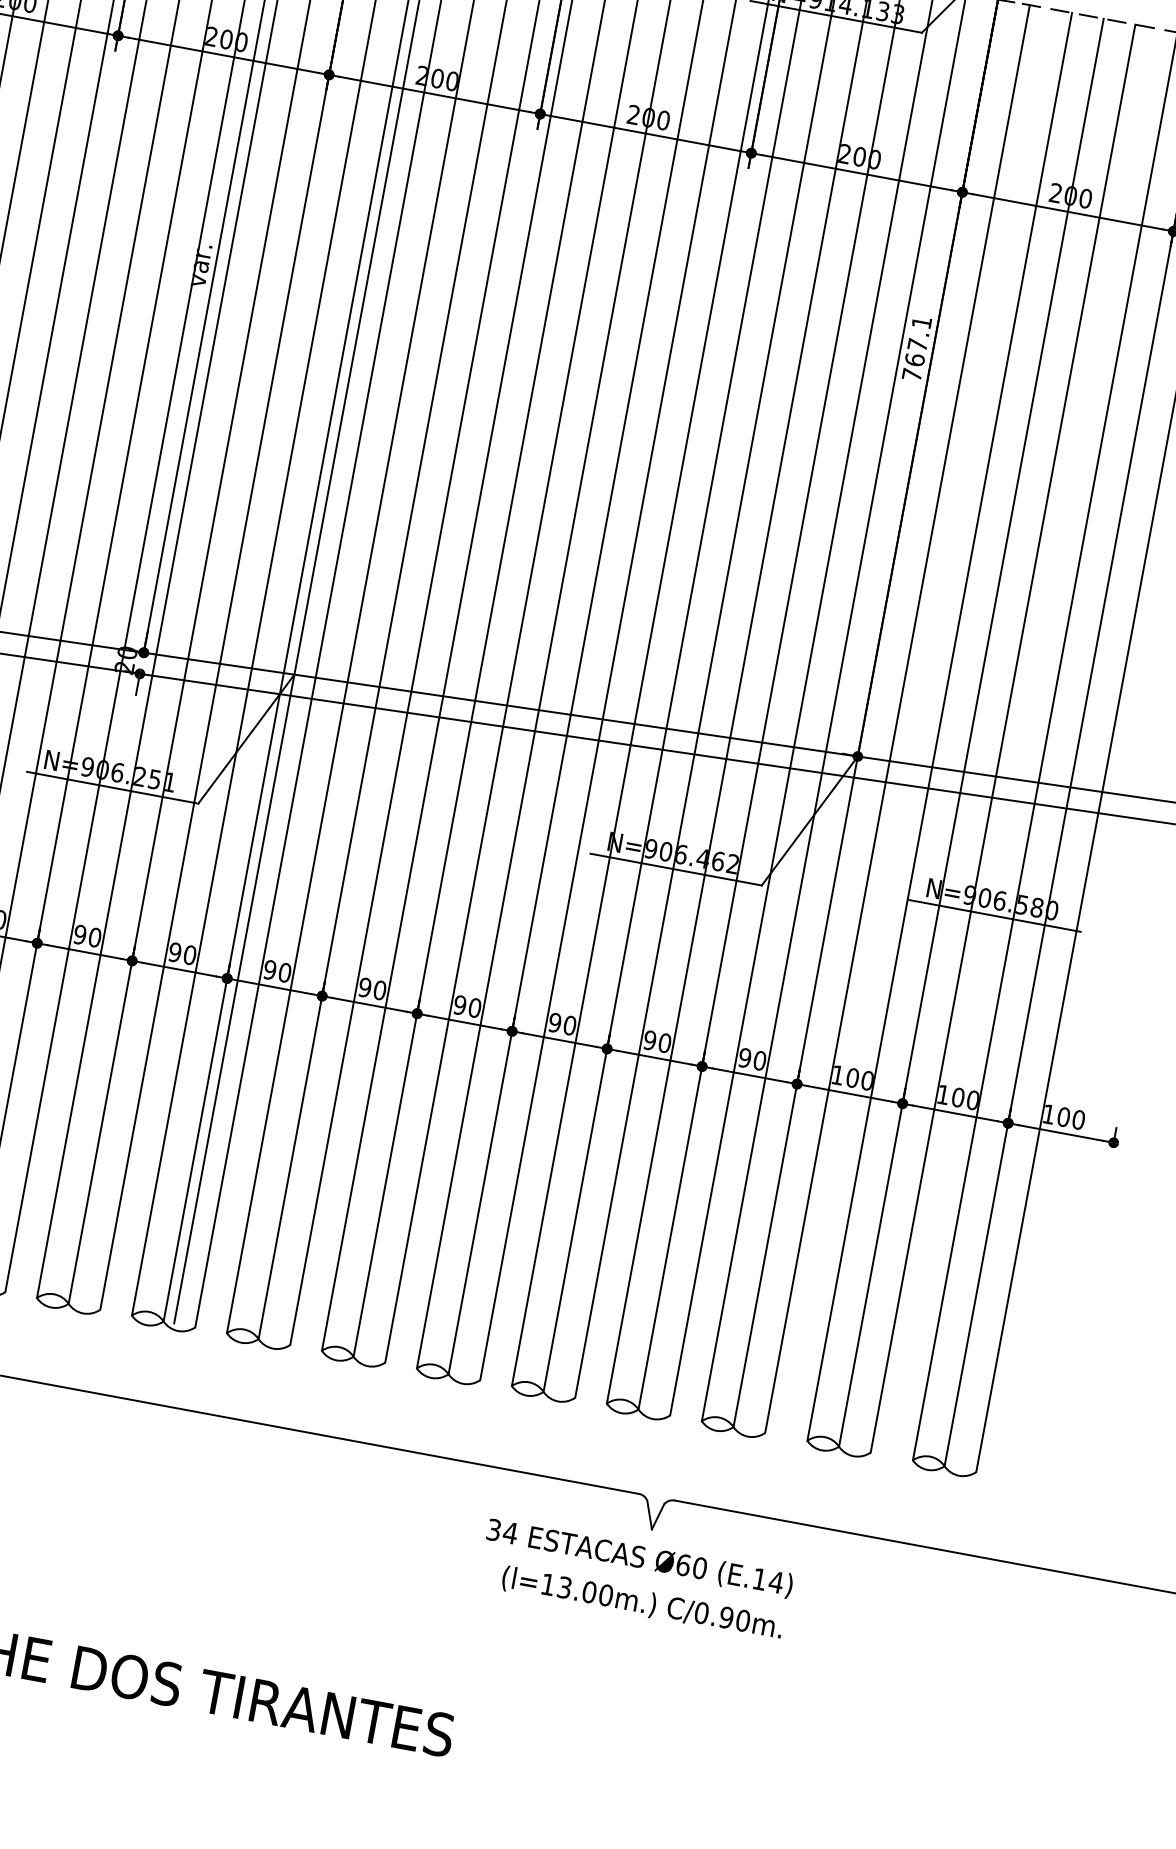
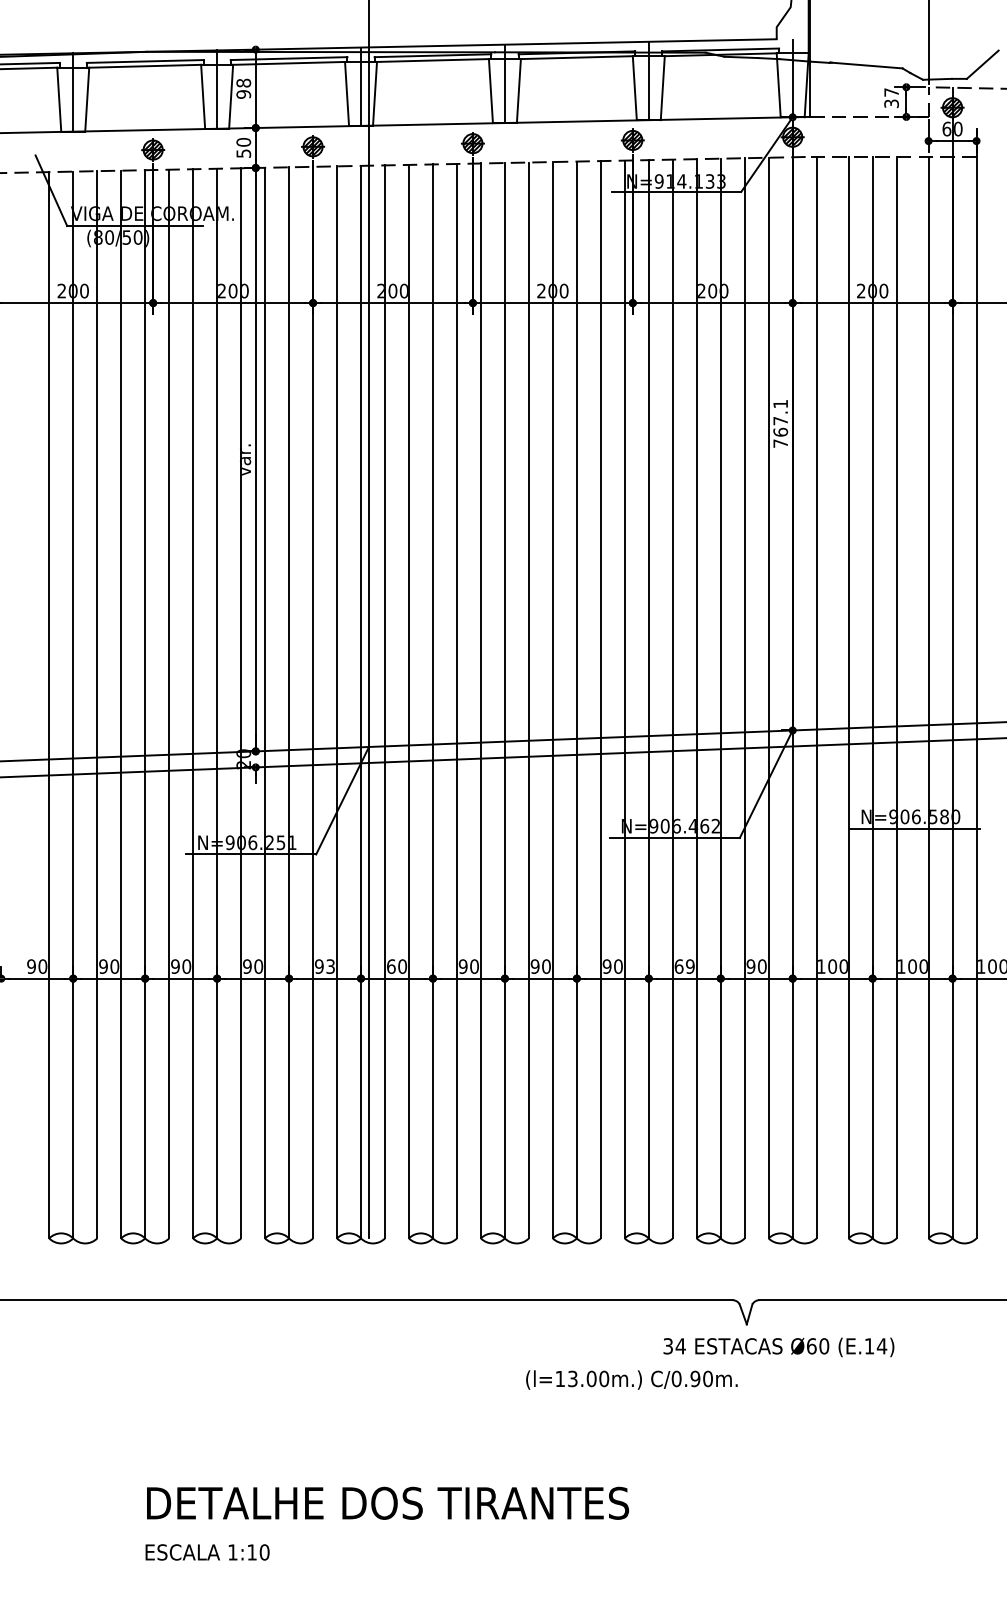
text: (189, 955) -> (330, 966), 90 -> 93
text: (269, 969) -> (390, 966), 90 -> 60
text: (657, 1041) -> (684, 966), 90 -> 69
text: (639, 1558) -> (778, 1347), moved
text: (641, 1602) -> (631, 1379), moved

